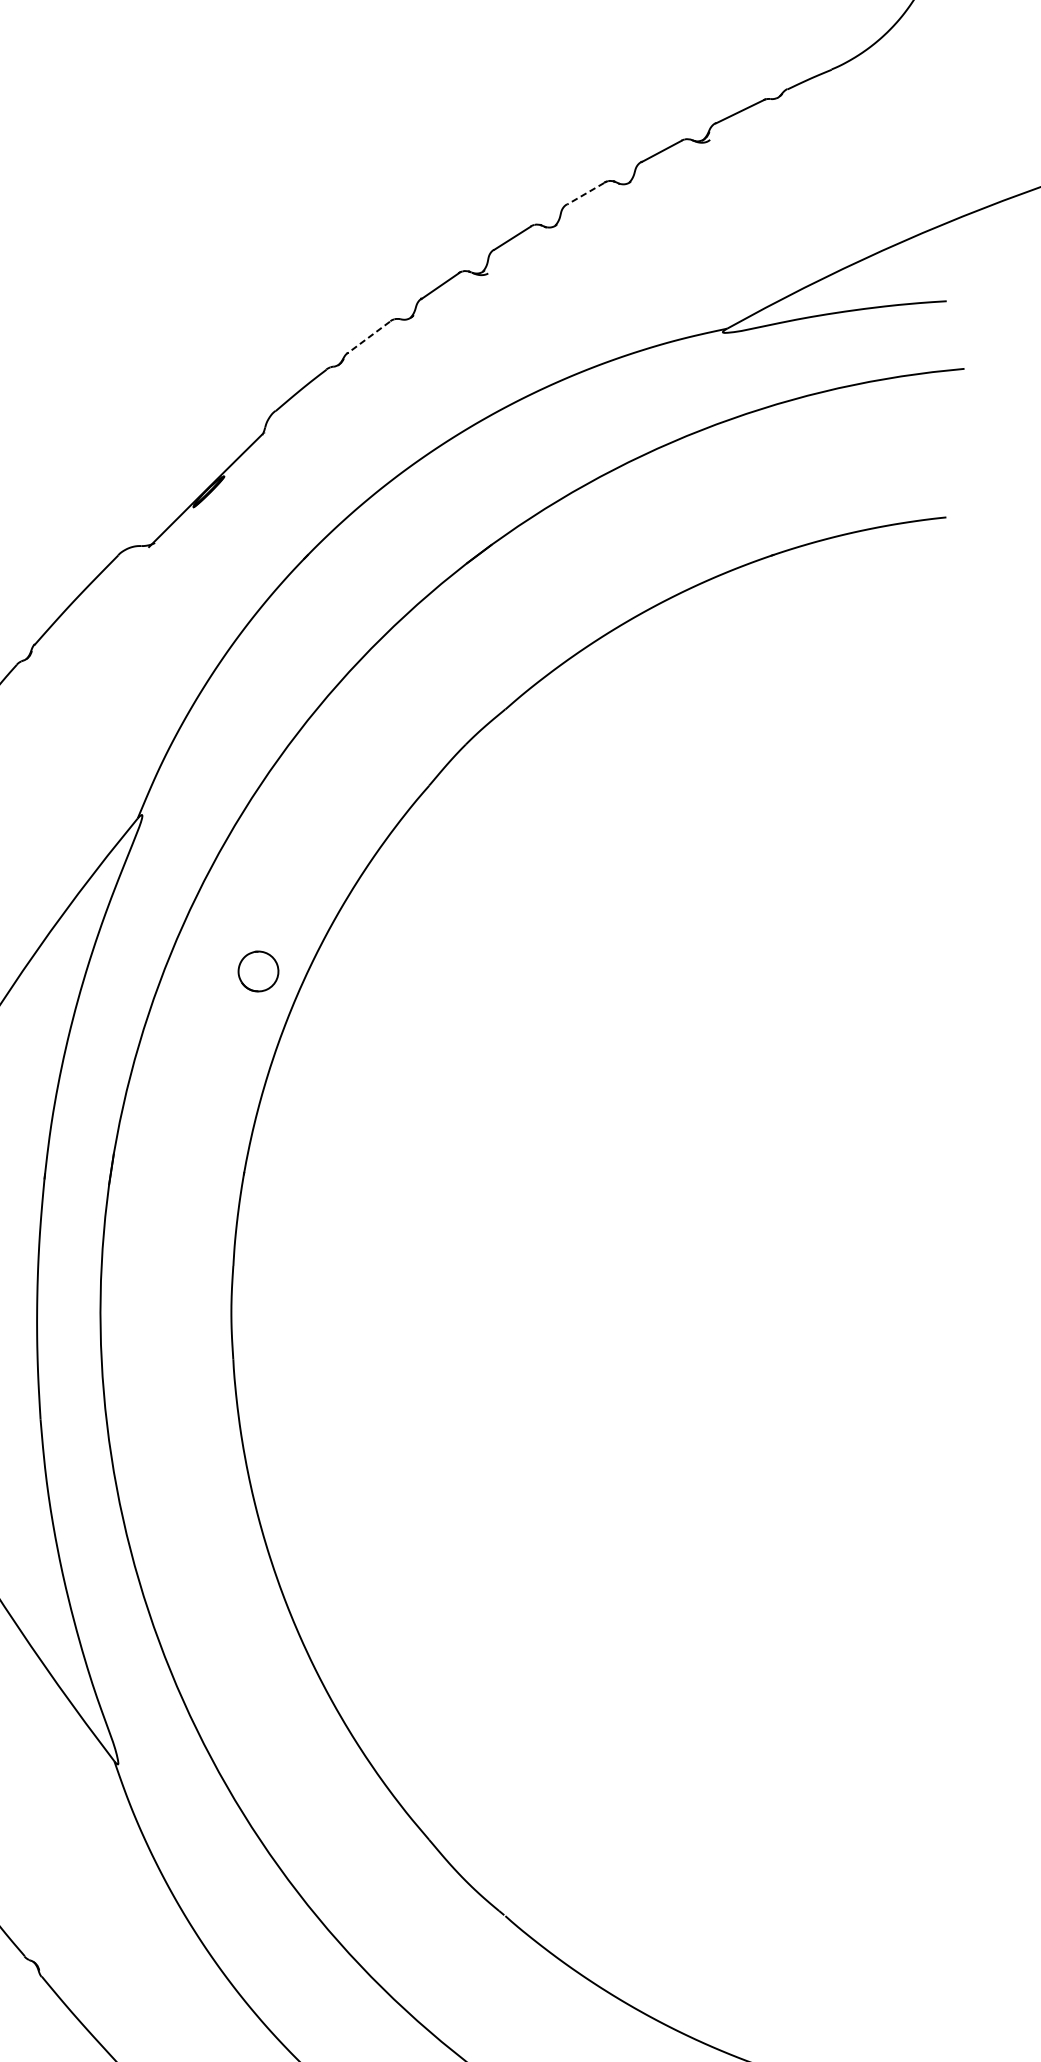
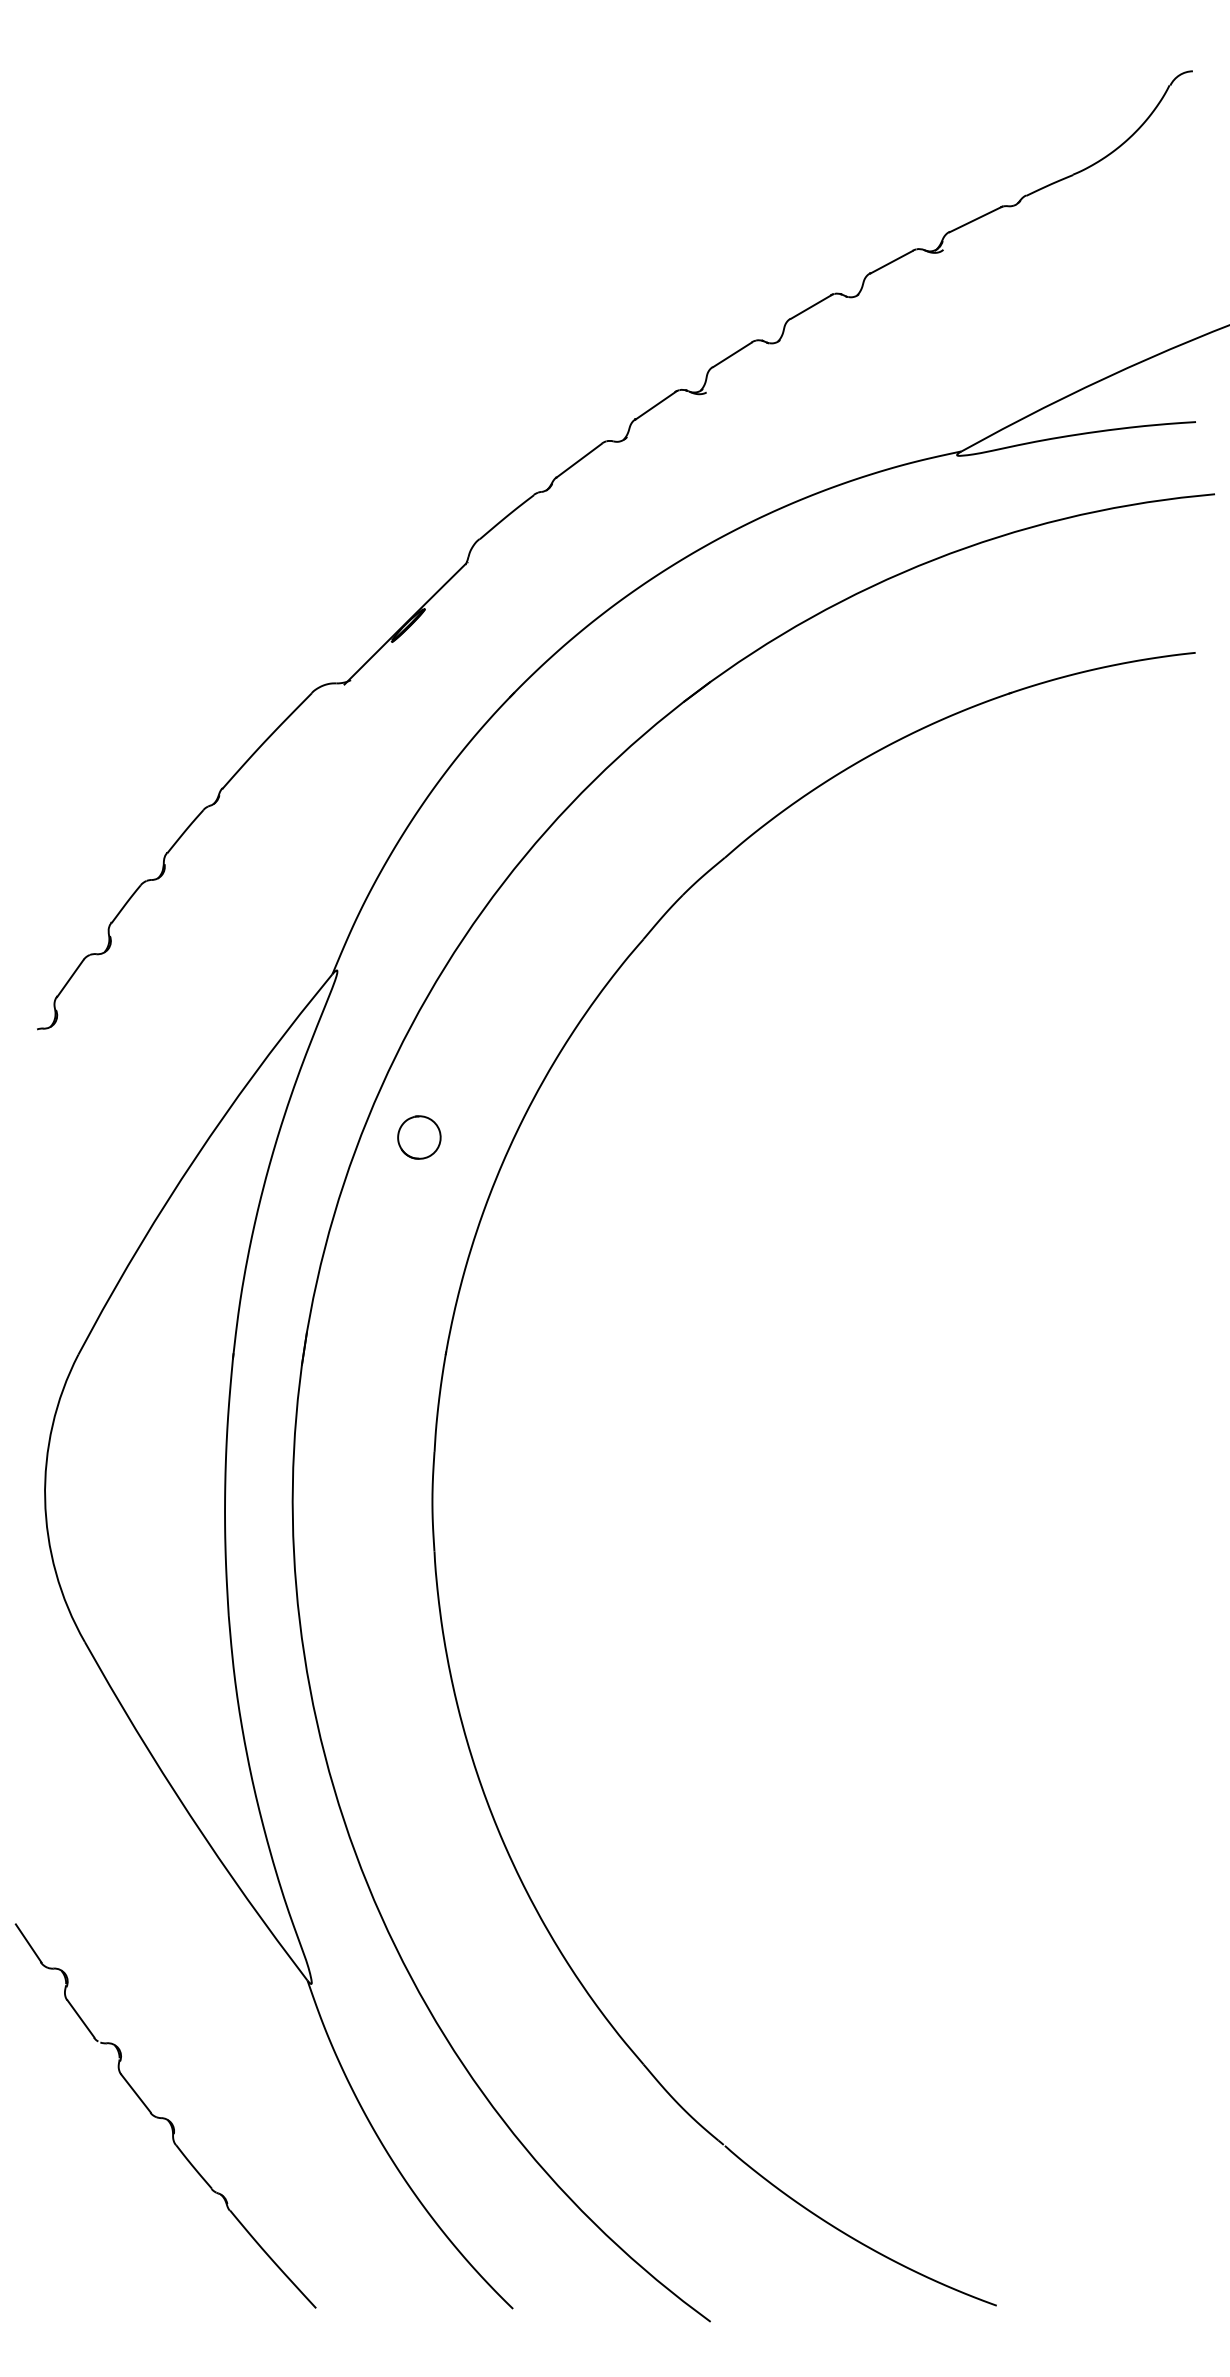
line: (585, 193) -> (810, 307), dashed -> solid
line: (368, 338) -> (578, 461), dashed -> solid
part: (258, 971) -> (419, 1137), moved

